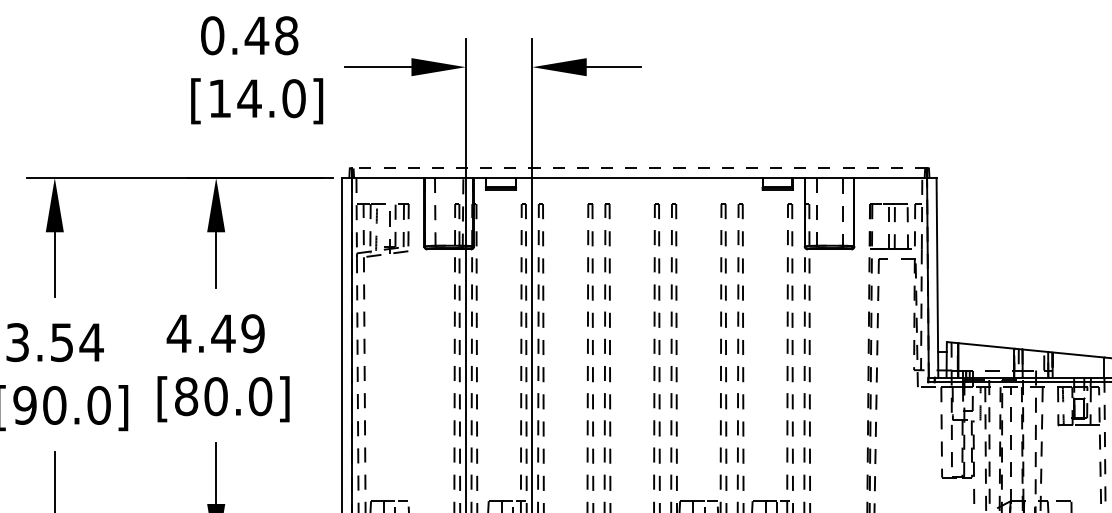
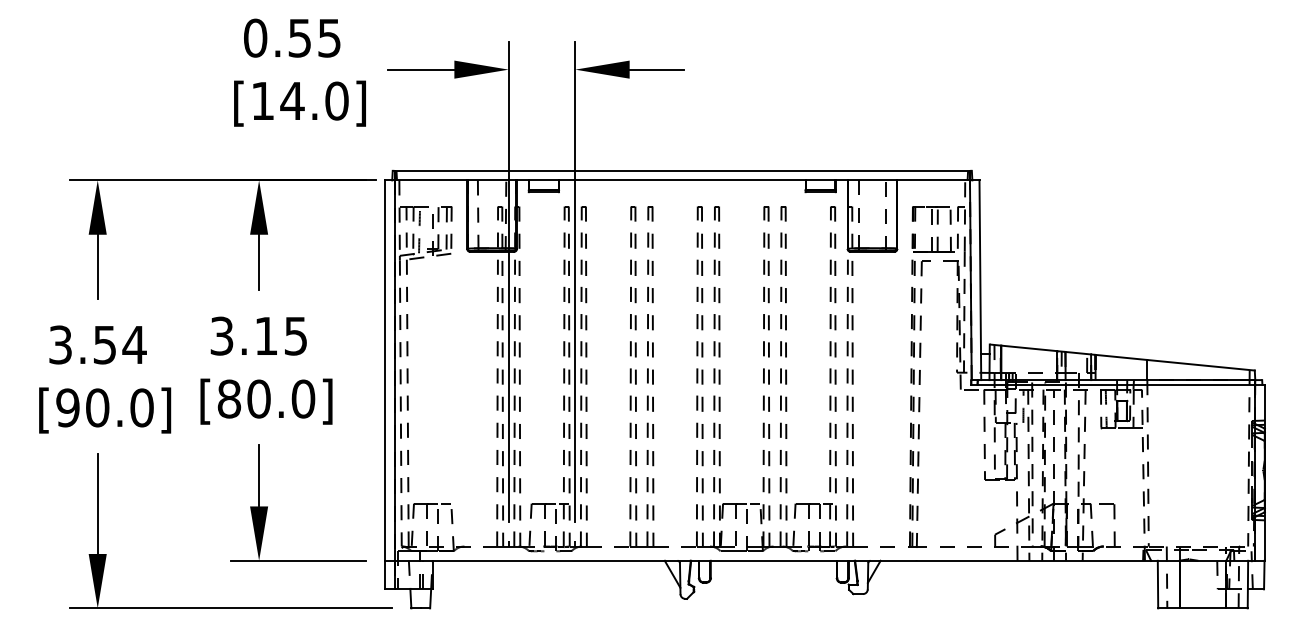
text: (271, 35) -> (314, 37), 0.48 -> 0.55
line: (639, 168) -> (682, 170), dashed -> solid
text: (215, 333) -> (258, 335), 4.49 -> 3.15

